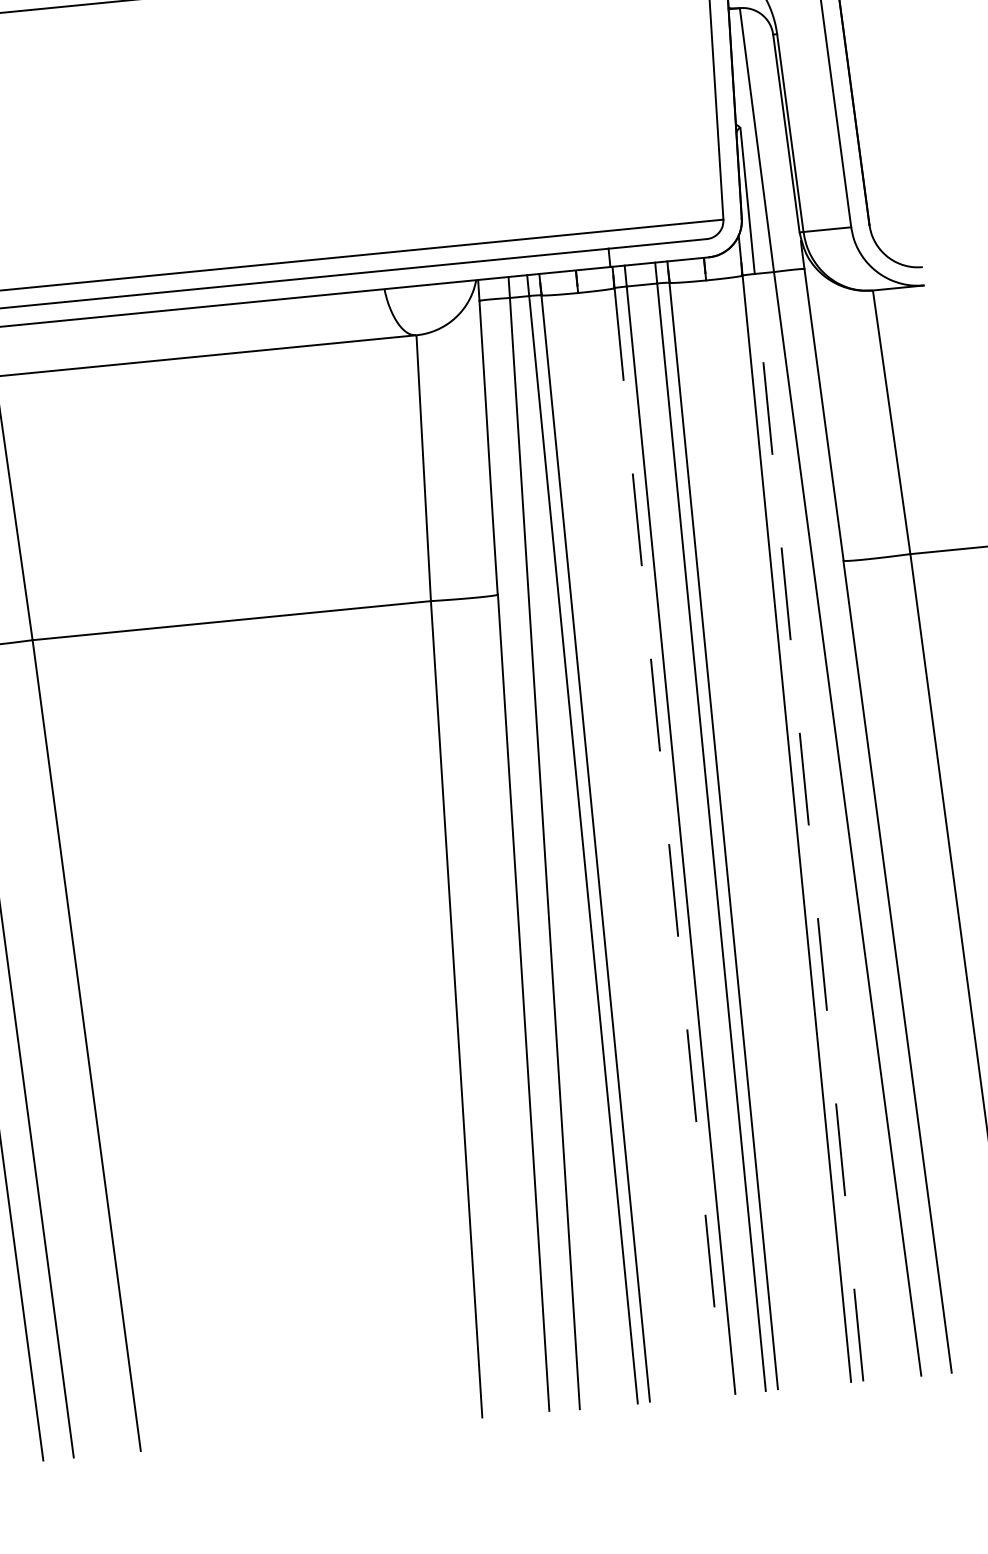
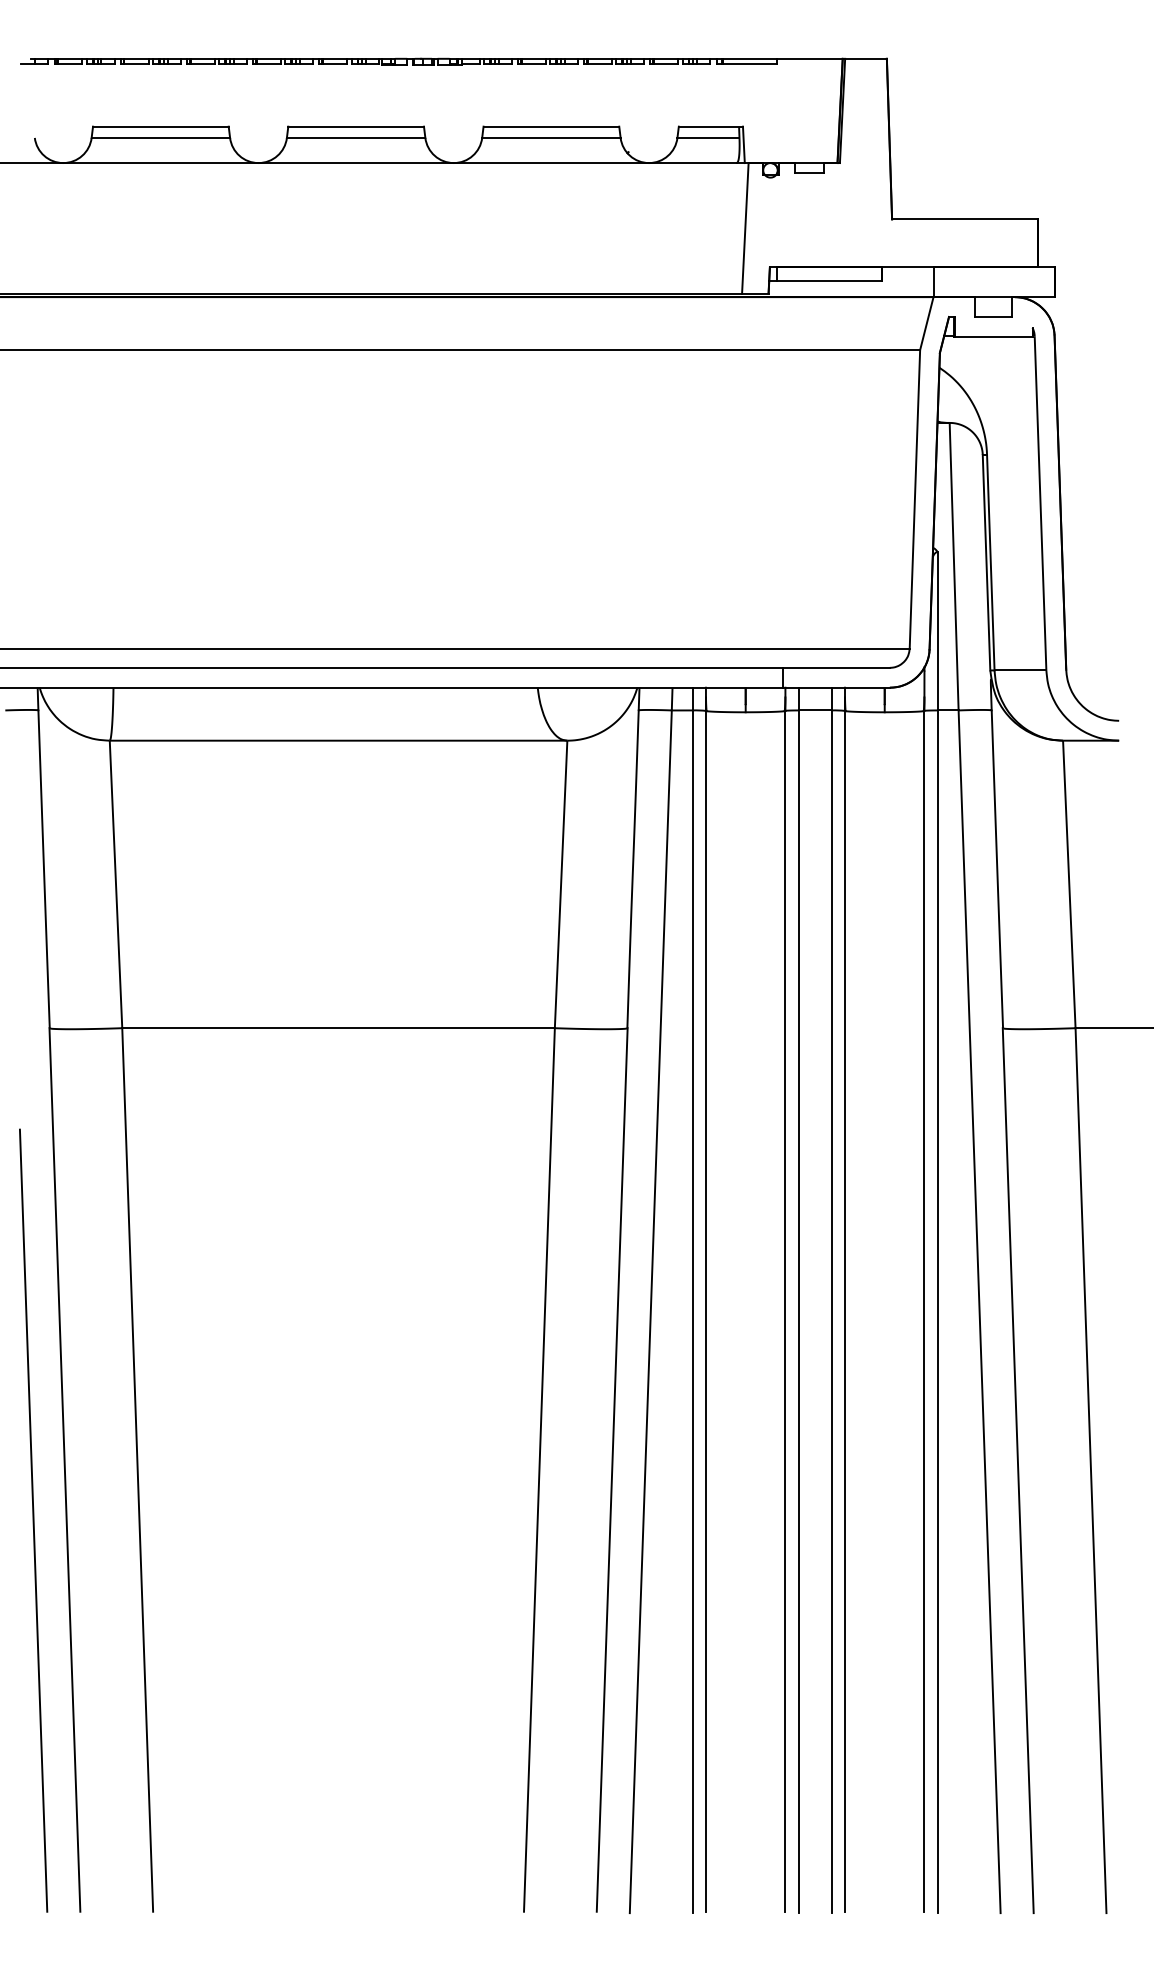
line: (808, 827) -> (937, 1311), dashed -> solid
line: (668, 841) -> (785, 1311), dashed -> solid

